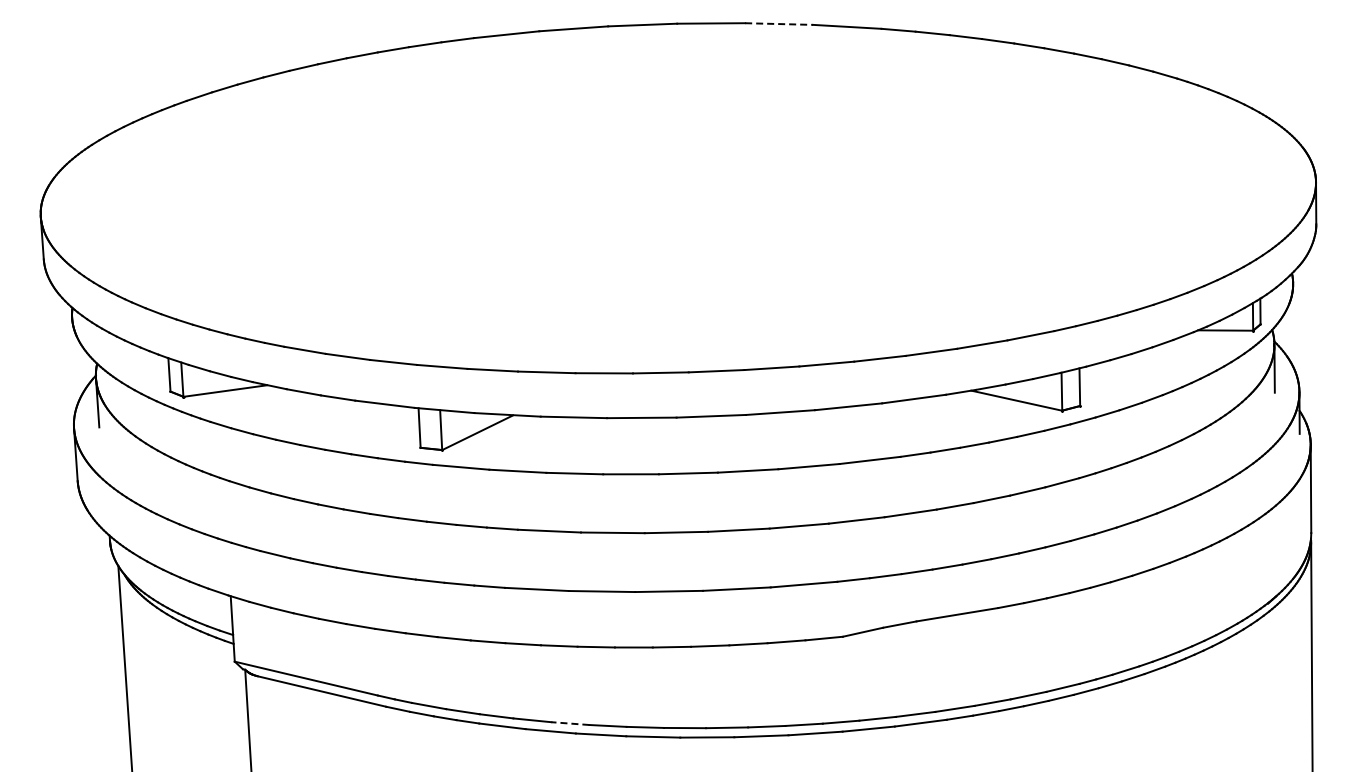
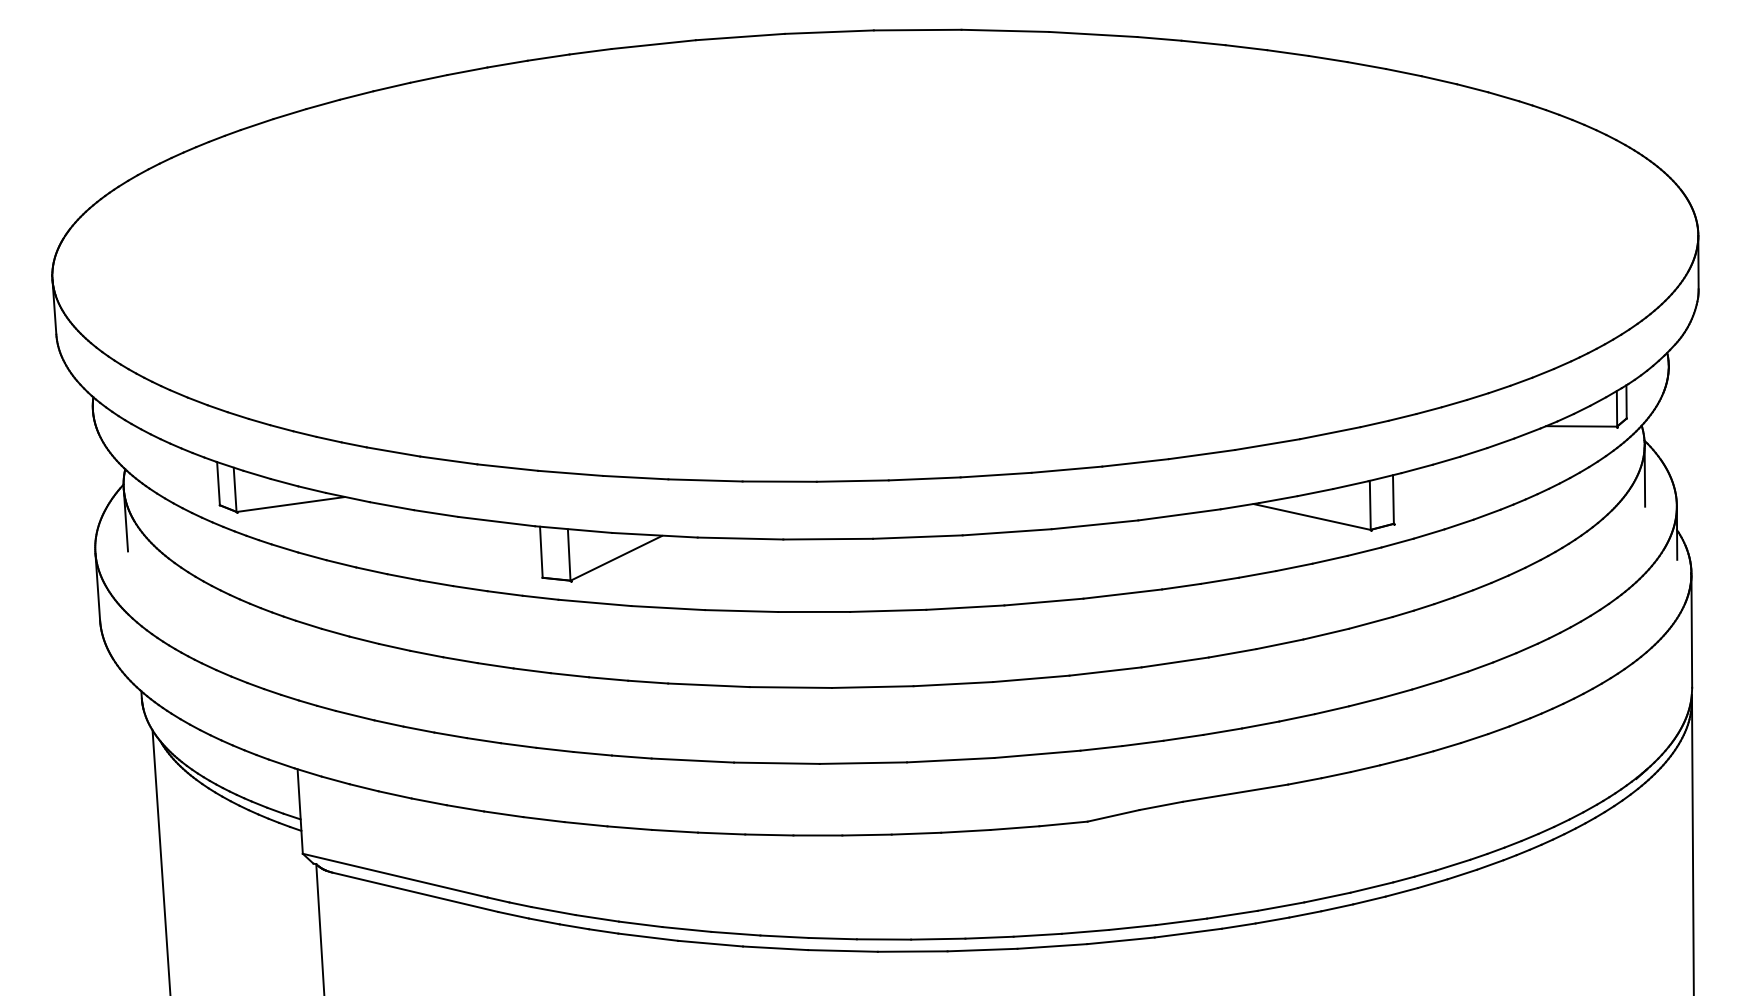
line: (779, 24) -> (1005, 31), dashed -> solid
line: (569, 723) -> (734, 933), dashed -> solid

